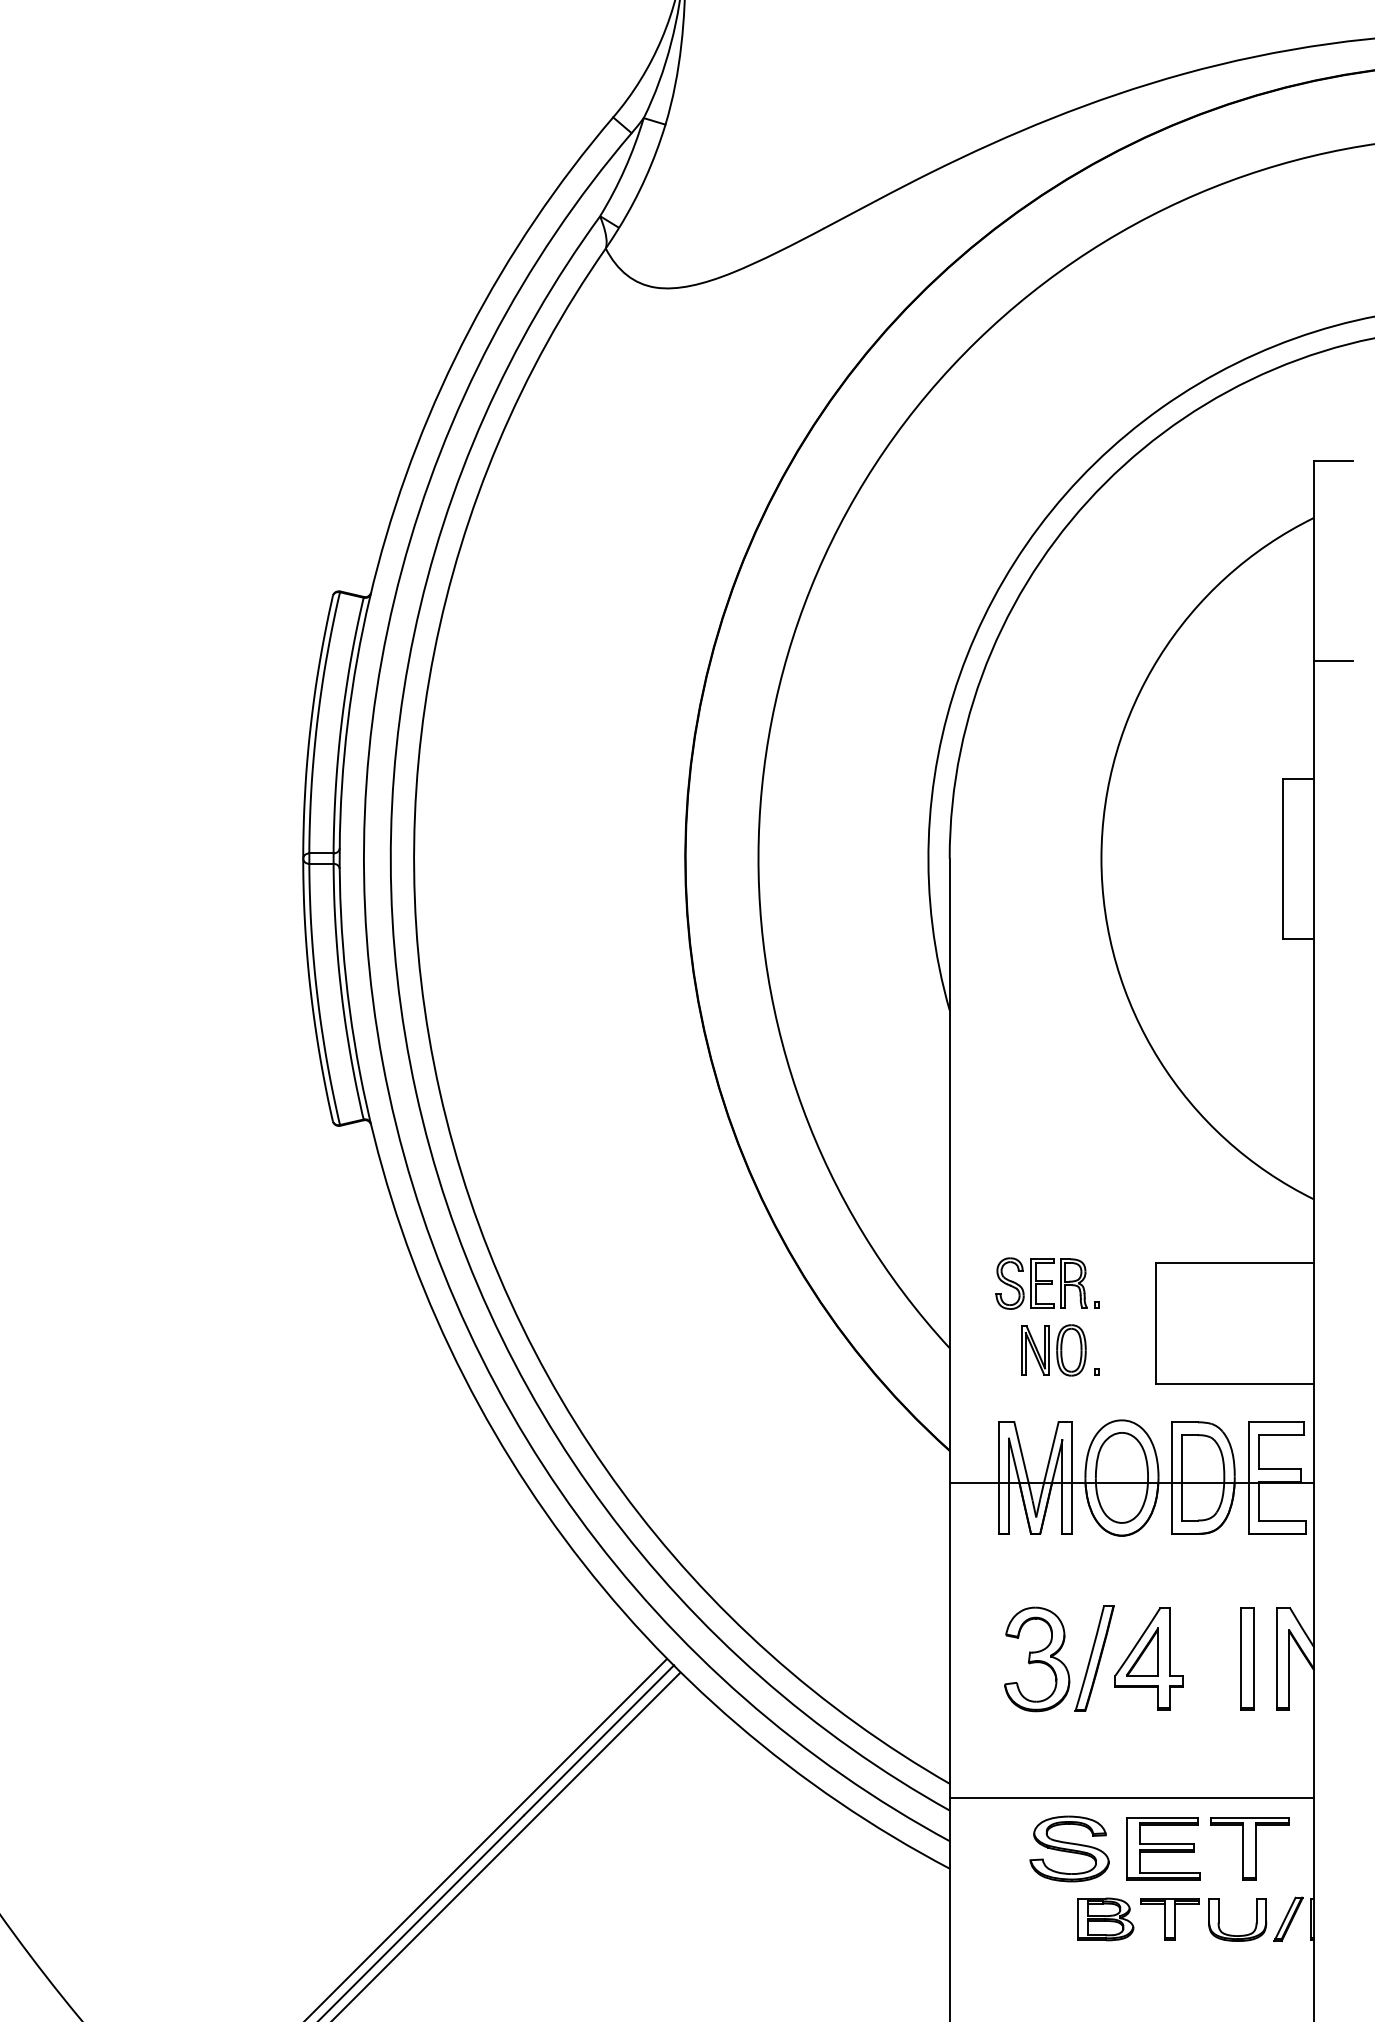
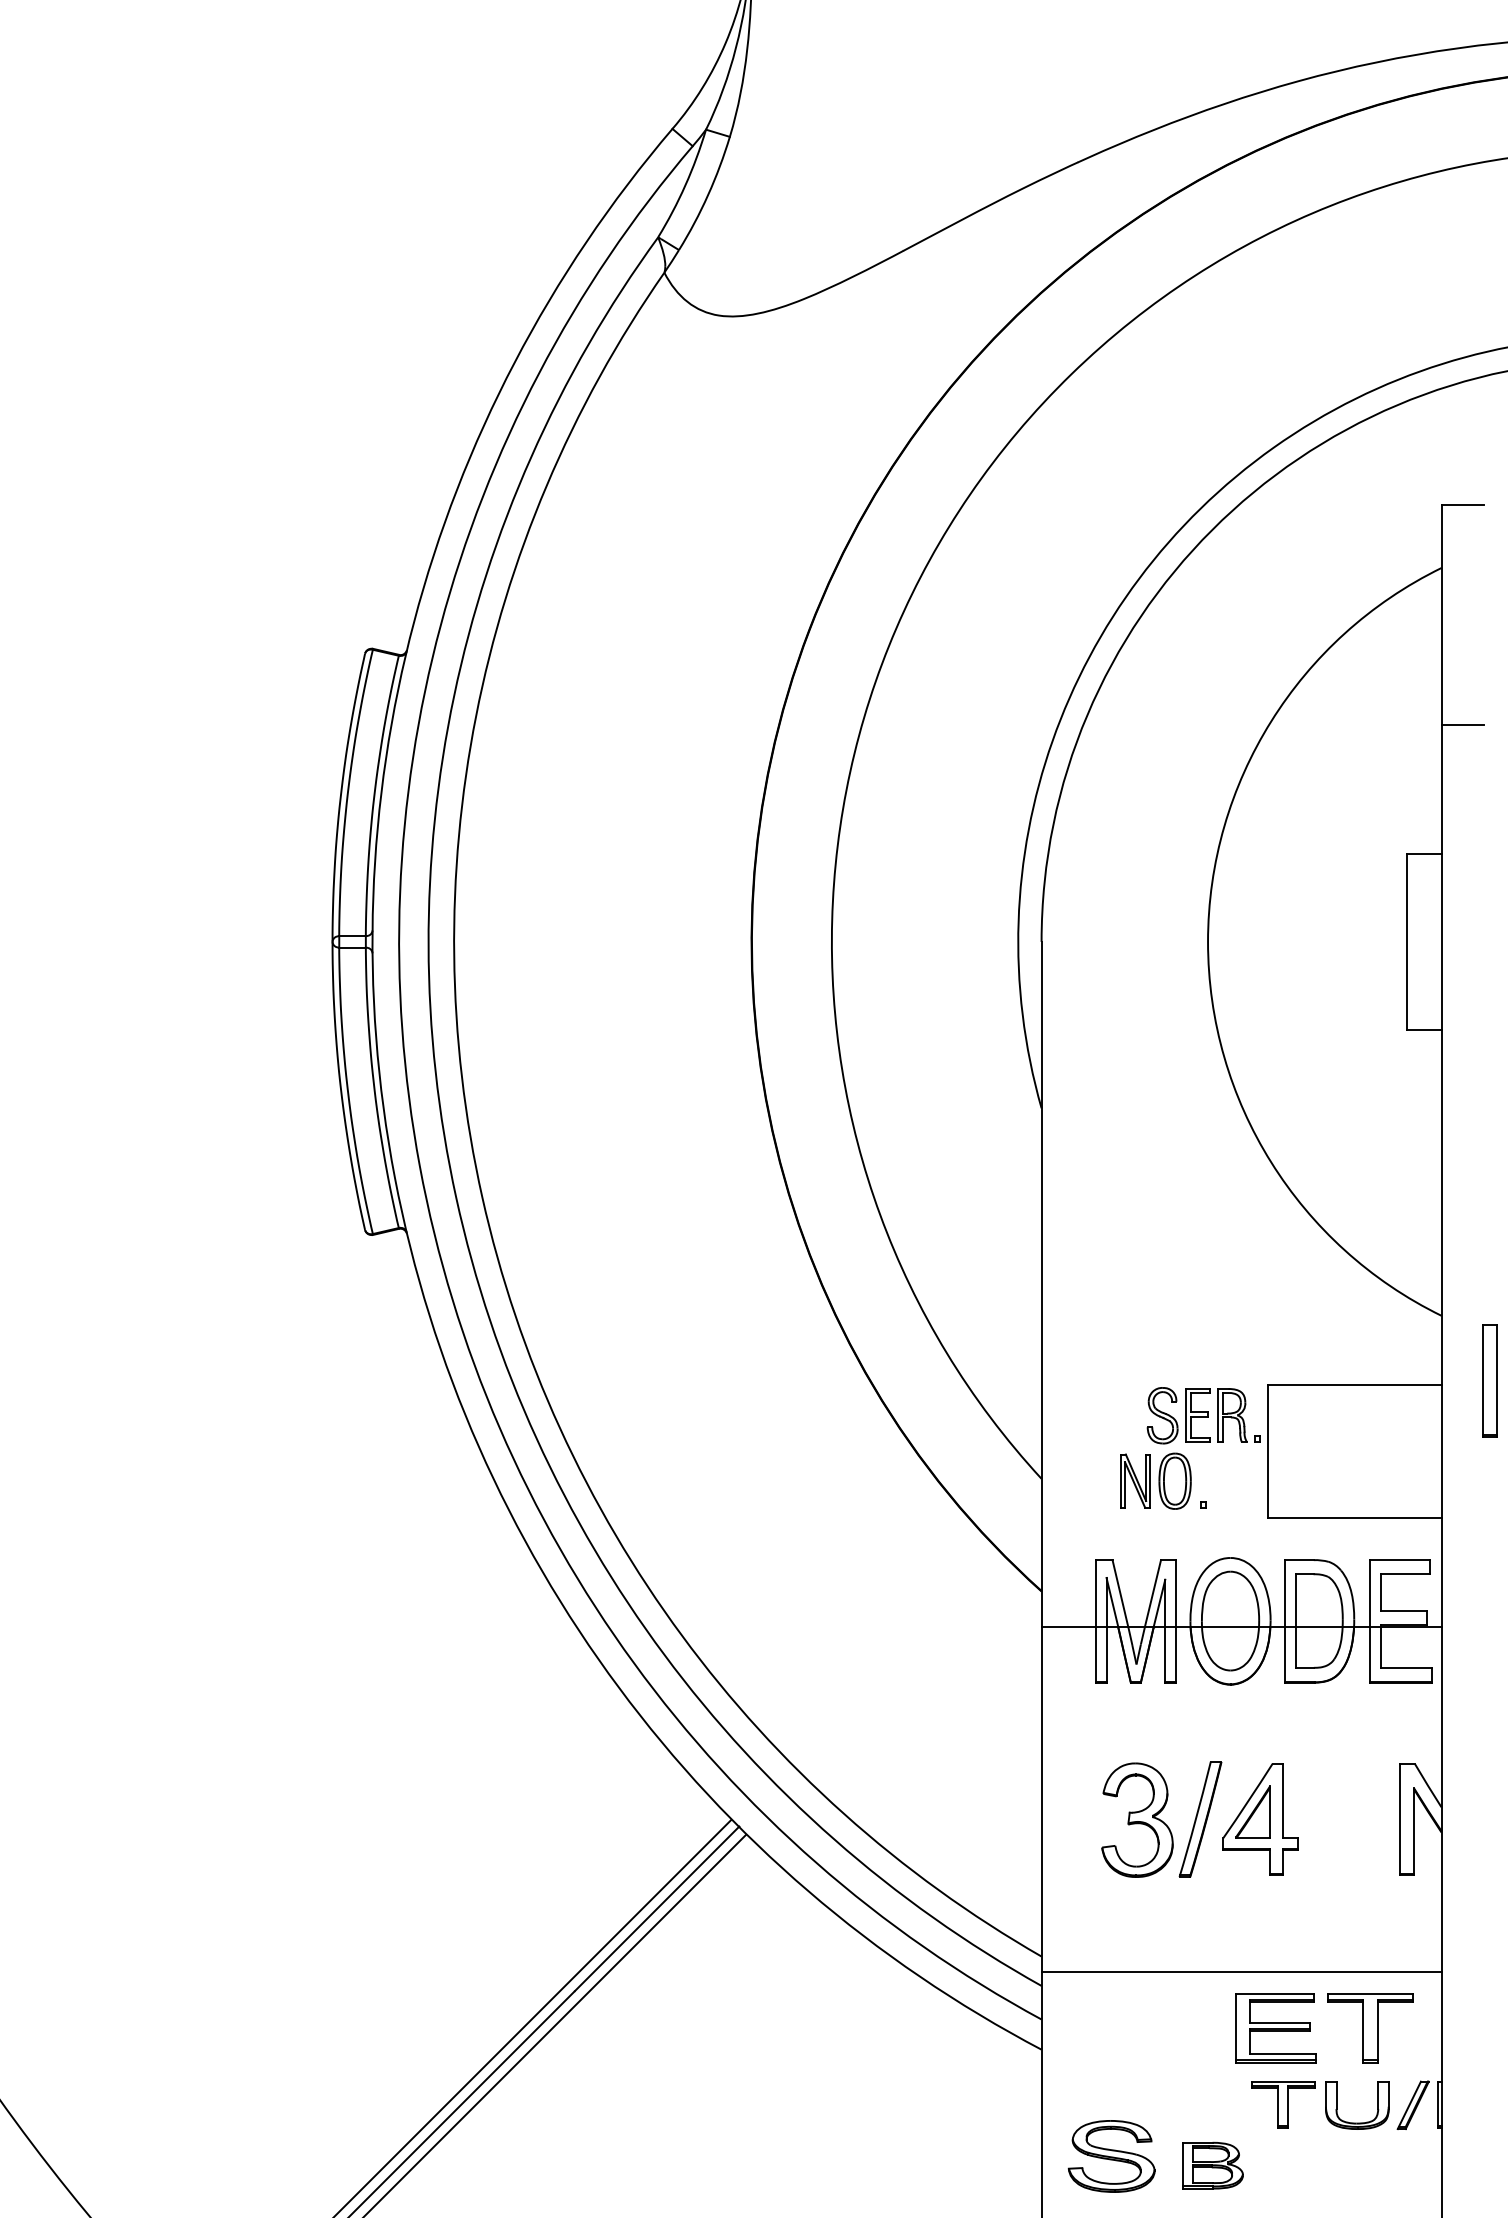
part: (1047, 1283) -> (1203, 1415), moved
part: (1247, 1658) -> (1489, 1380), moved
part: (1069, 1848) -> (1111, 2155), moved
part: (1105, 1919) -> (1212, 2165), moved

